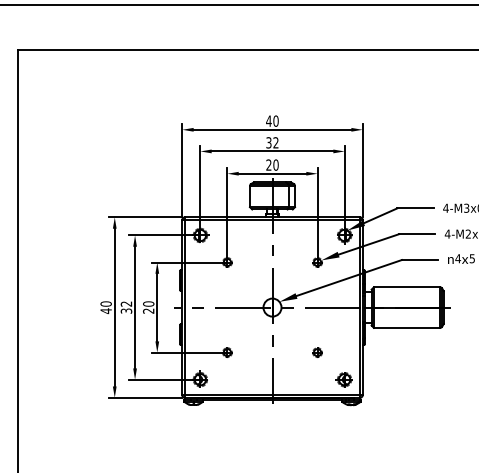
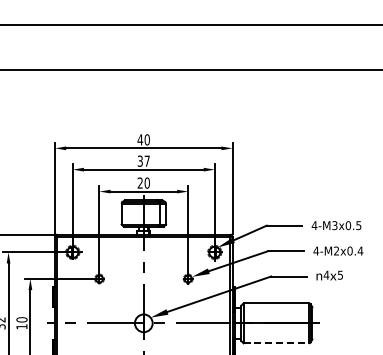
text: (275, 142) -> (146, 160), 32 -> 37
text: (148, 310) -> (21, 326), 20 -> 10
line: (407, 327) -> (276, 342), solid -> dashed

